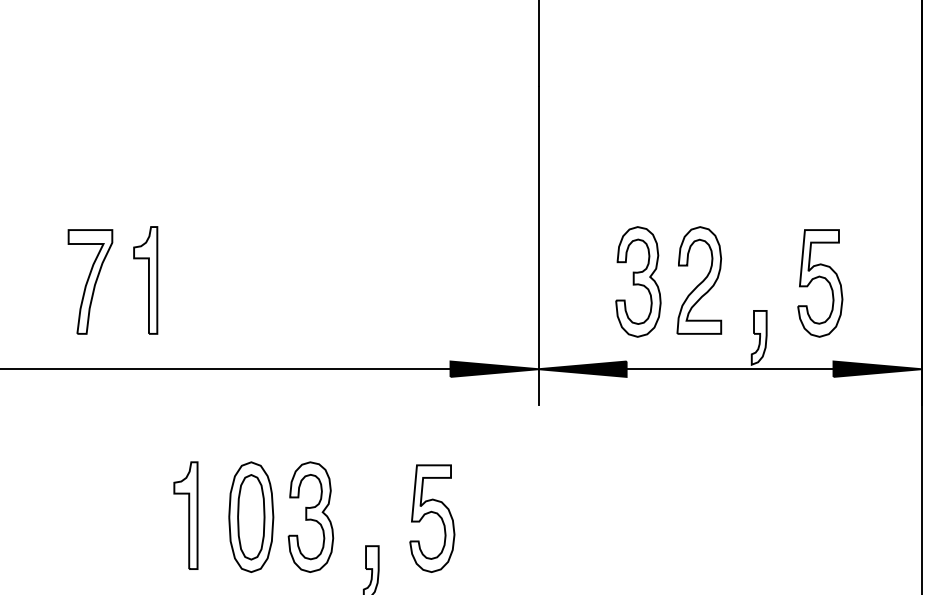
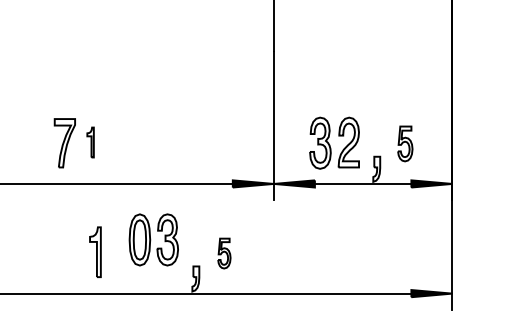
part: (145, 280) -> (90, 142), size x0.6
part: (820, 282) -> (405, 143), size x0.7
part: (186, 514) -> (95, 251), moved
part: (280, 516) -> (153, 239), moved
part: (432, 518) -> (224, 253), size x0.6

